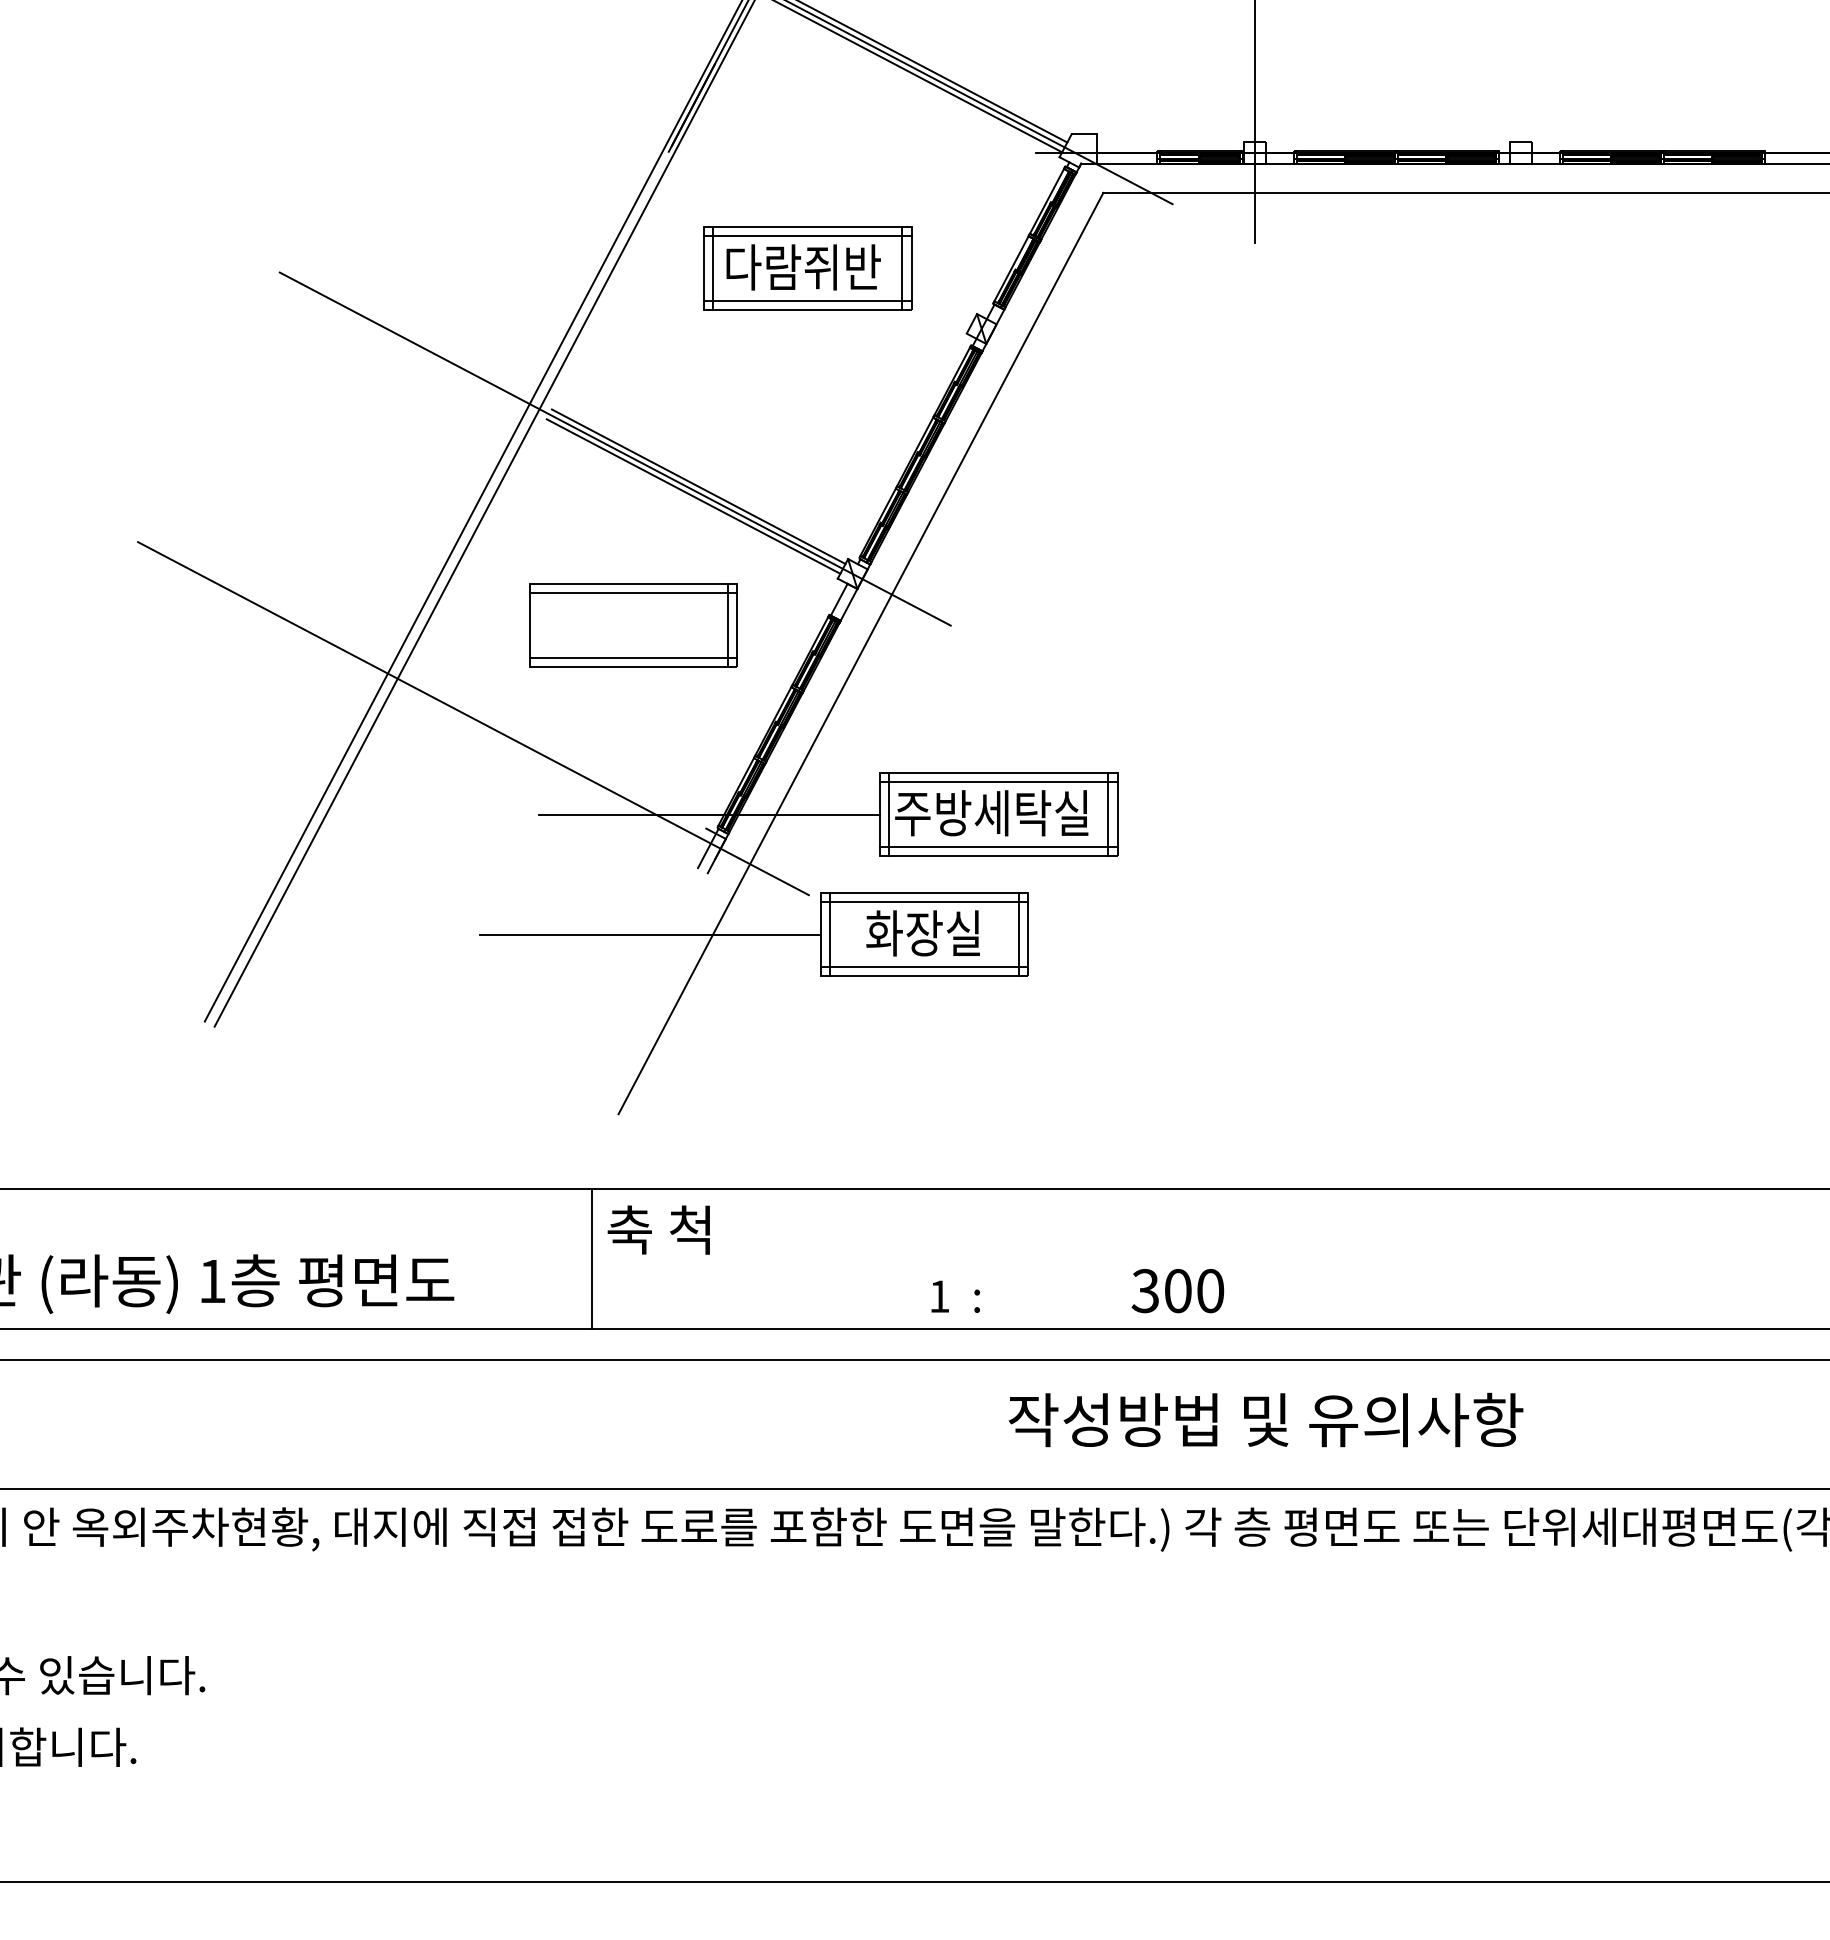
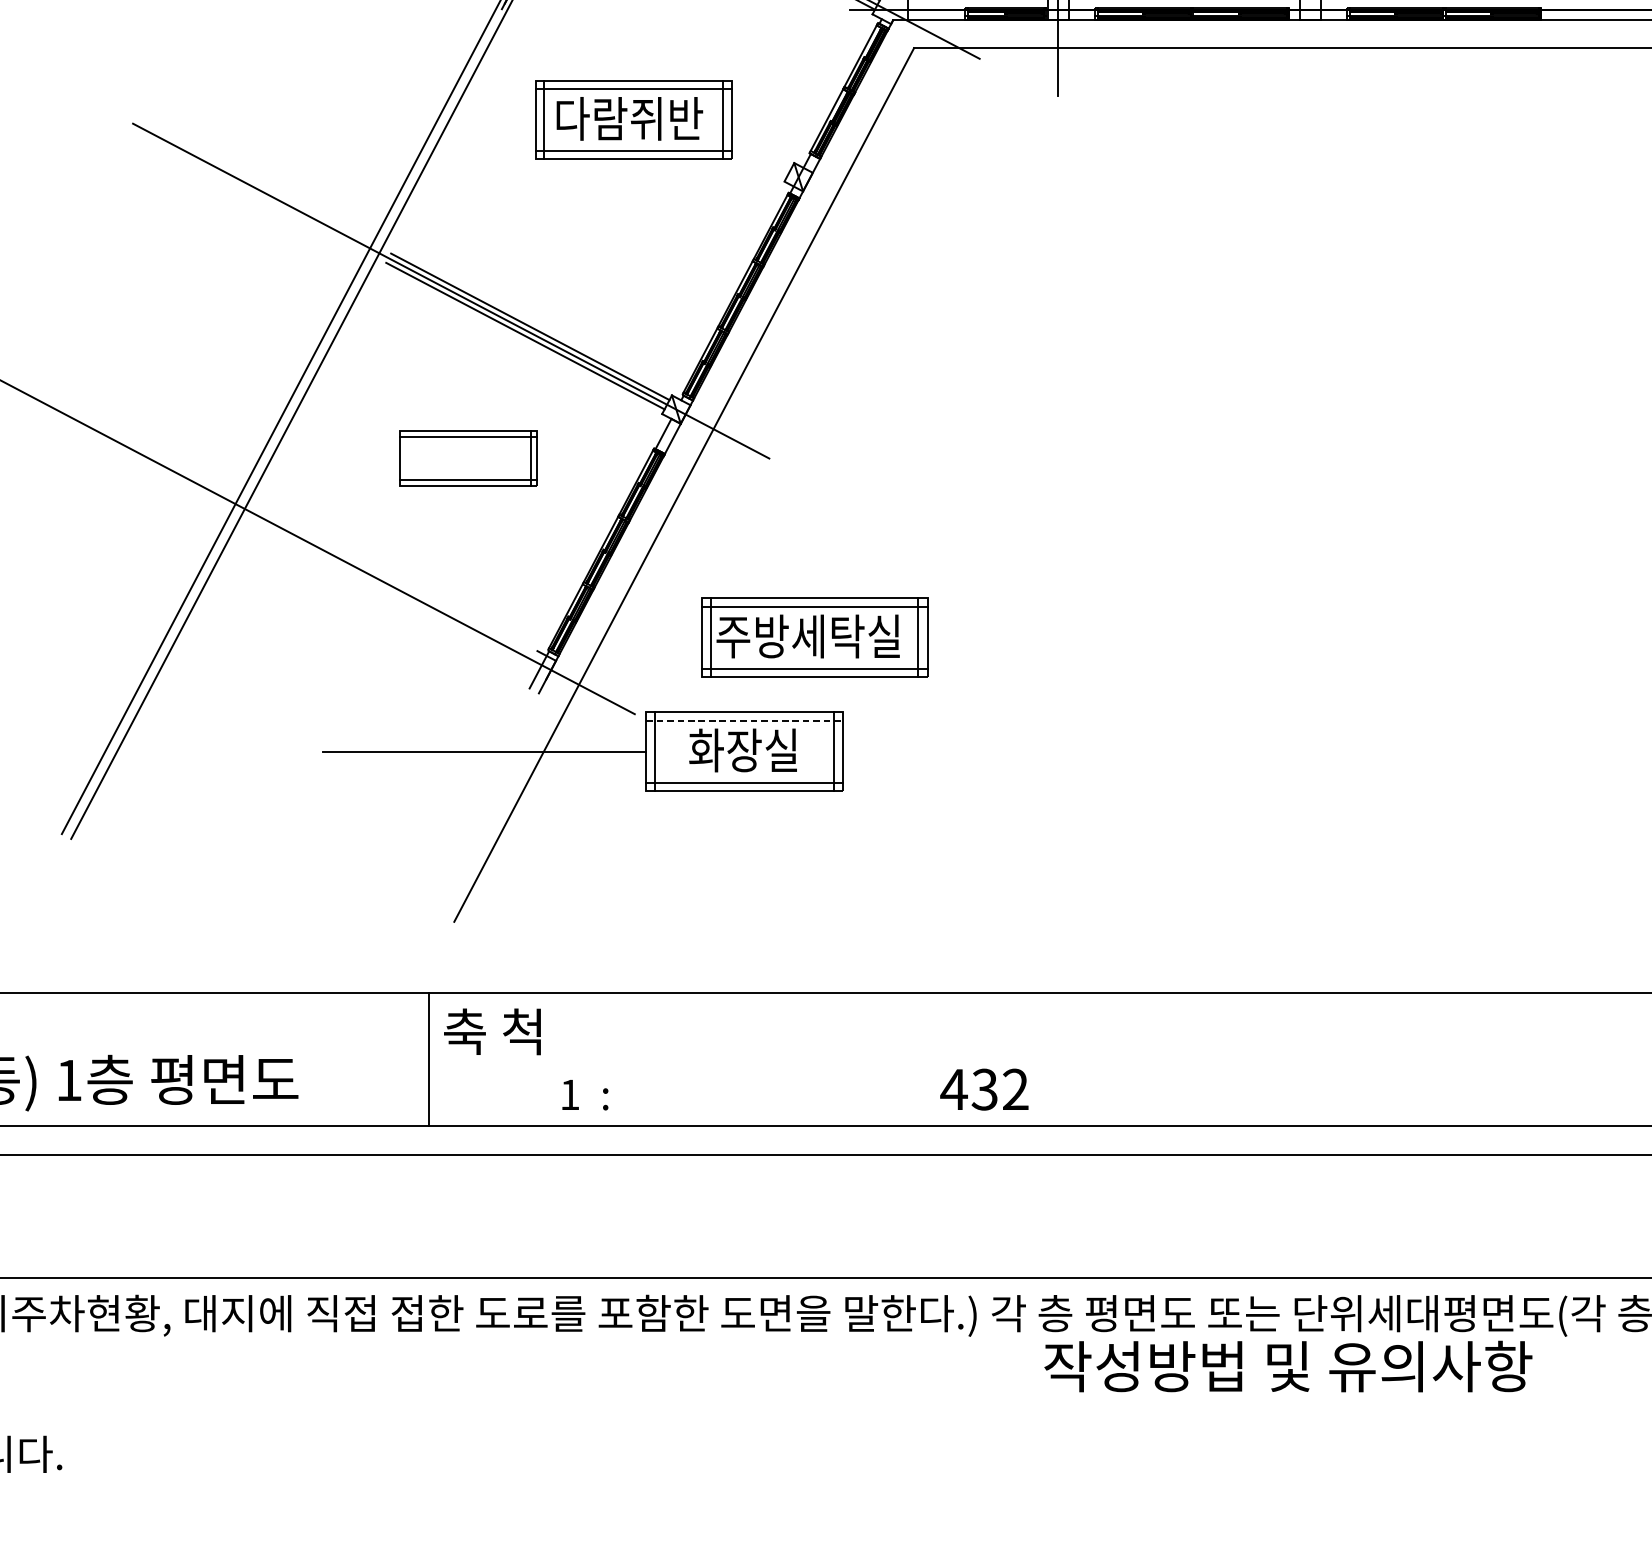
part: (633, 625) -> (468, 458), size x0.7
line: (709, 814) -> (540, 637), removed
line: (924, 902) -> (744, 721), solid -> dashed
text: (1177, 1291) -> (984, 1090), 300 -> 432
text: (955, 1296) -> (585, 1094), moved
text: (1265, 1419) -> (1287, 1366), moved

